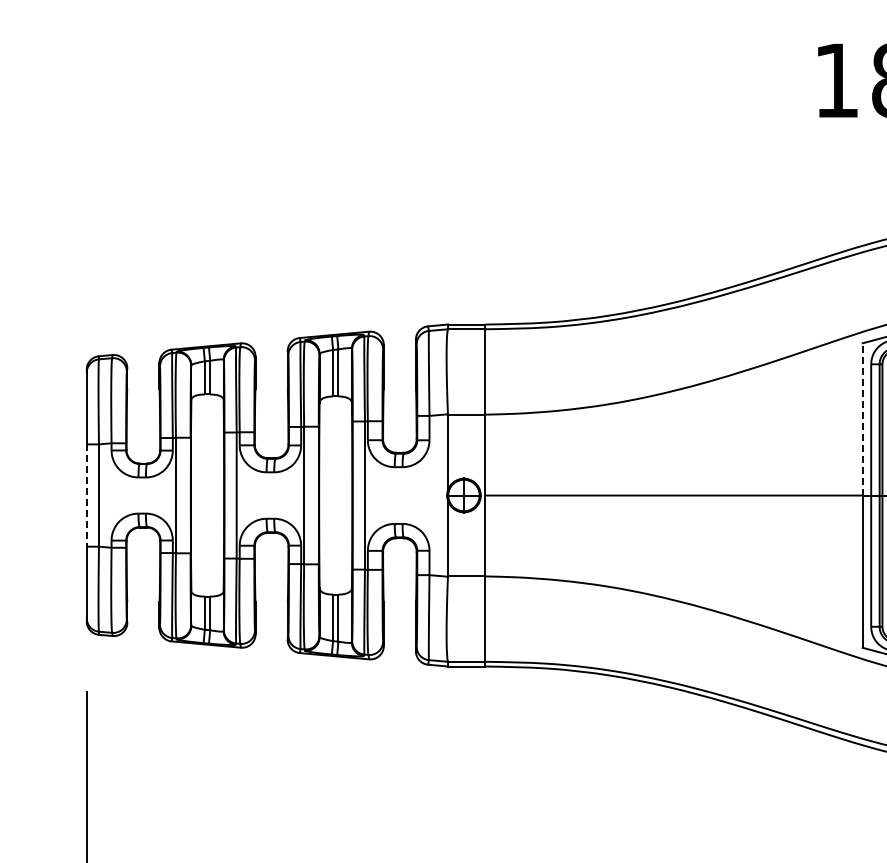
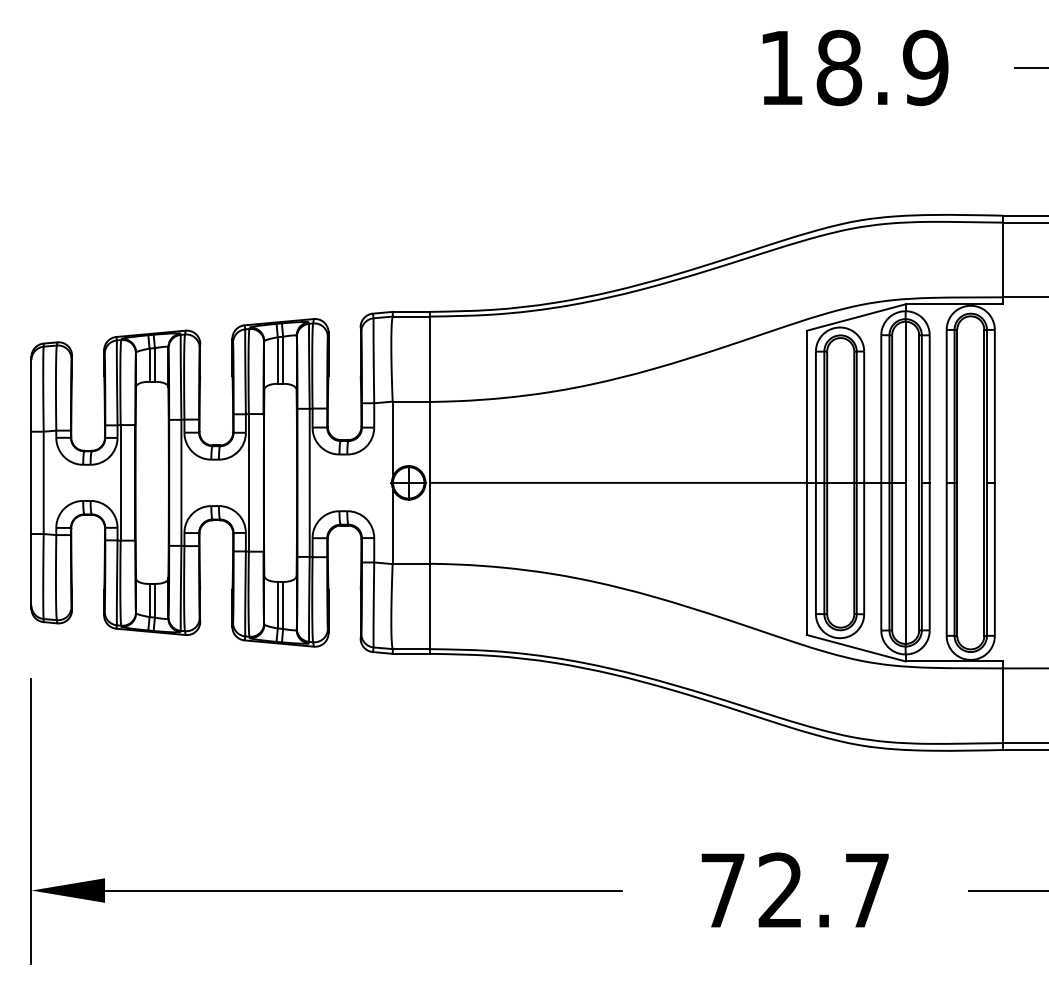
line: (862, 419) -> (807, 406), dashed -> solid
line: (86, 496) -> (31, 483), dashed -> solid

